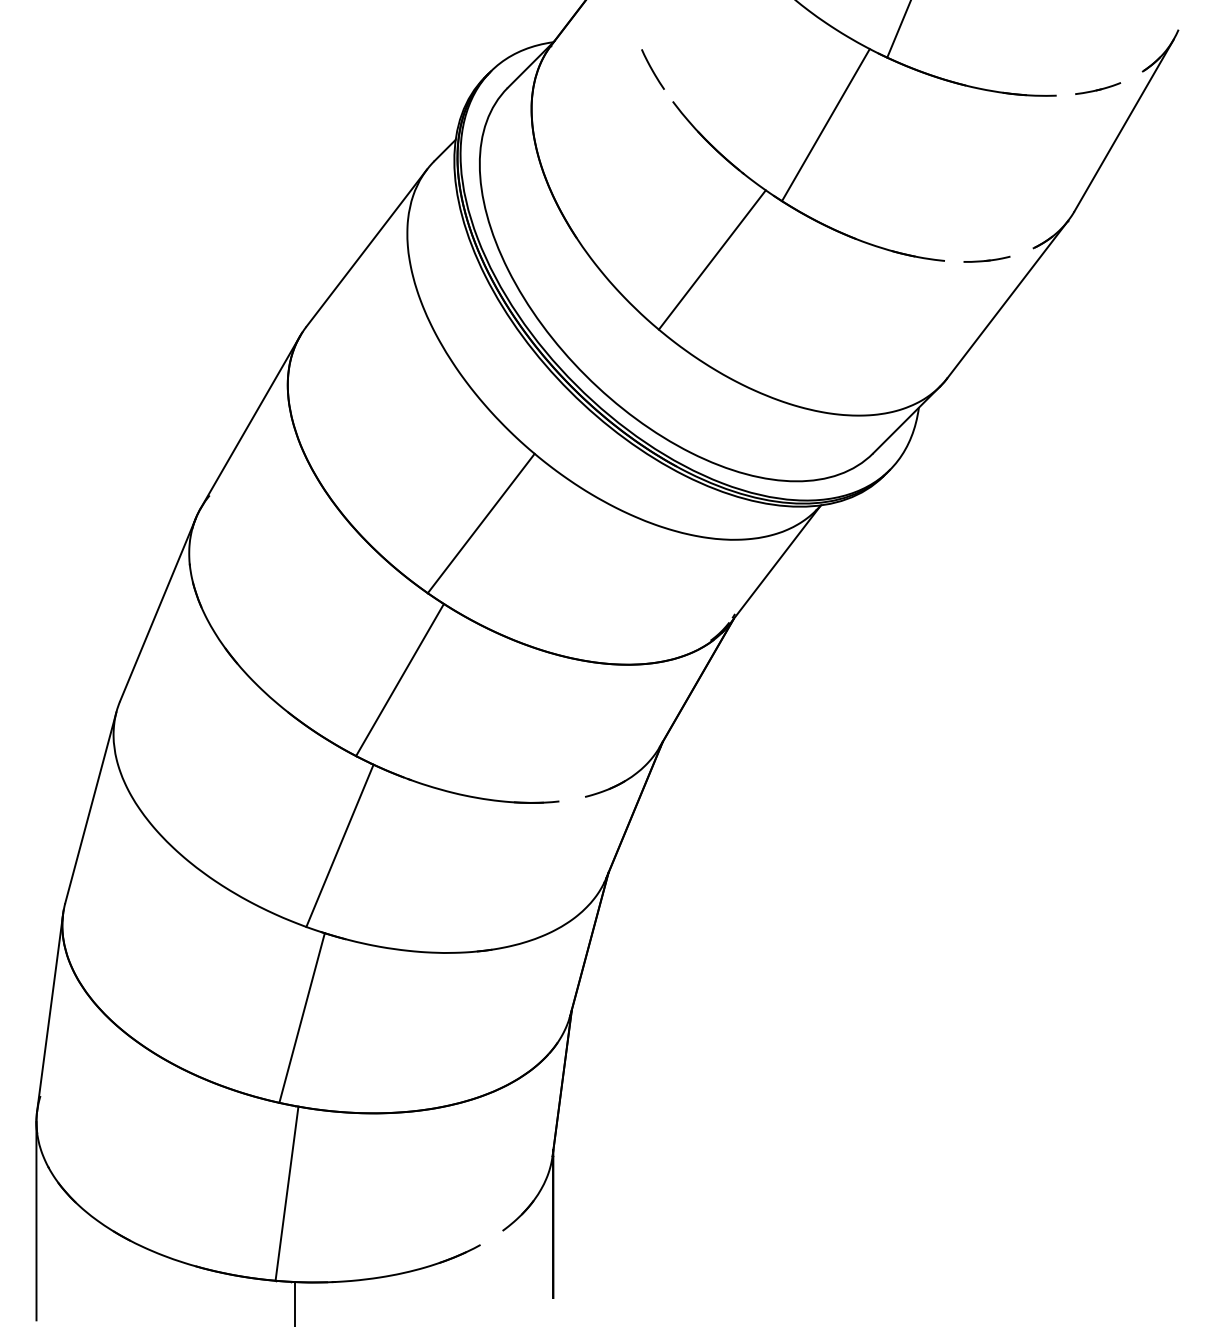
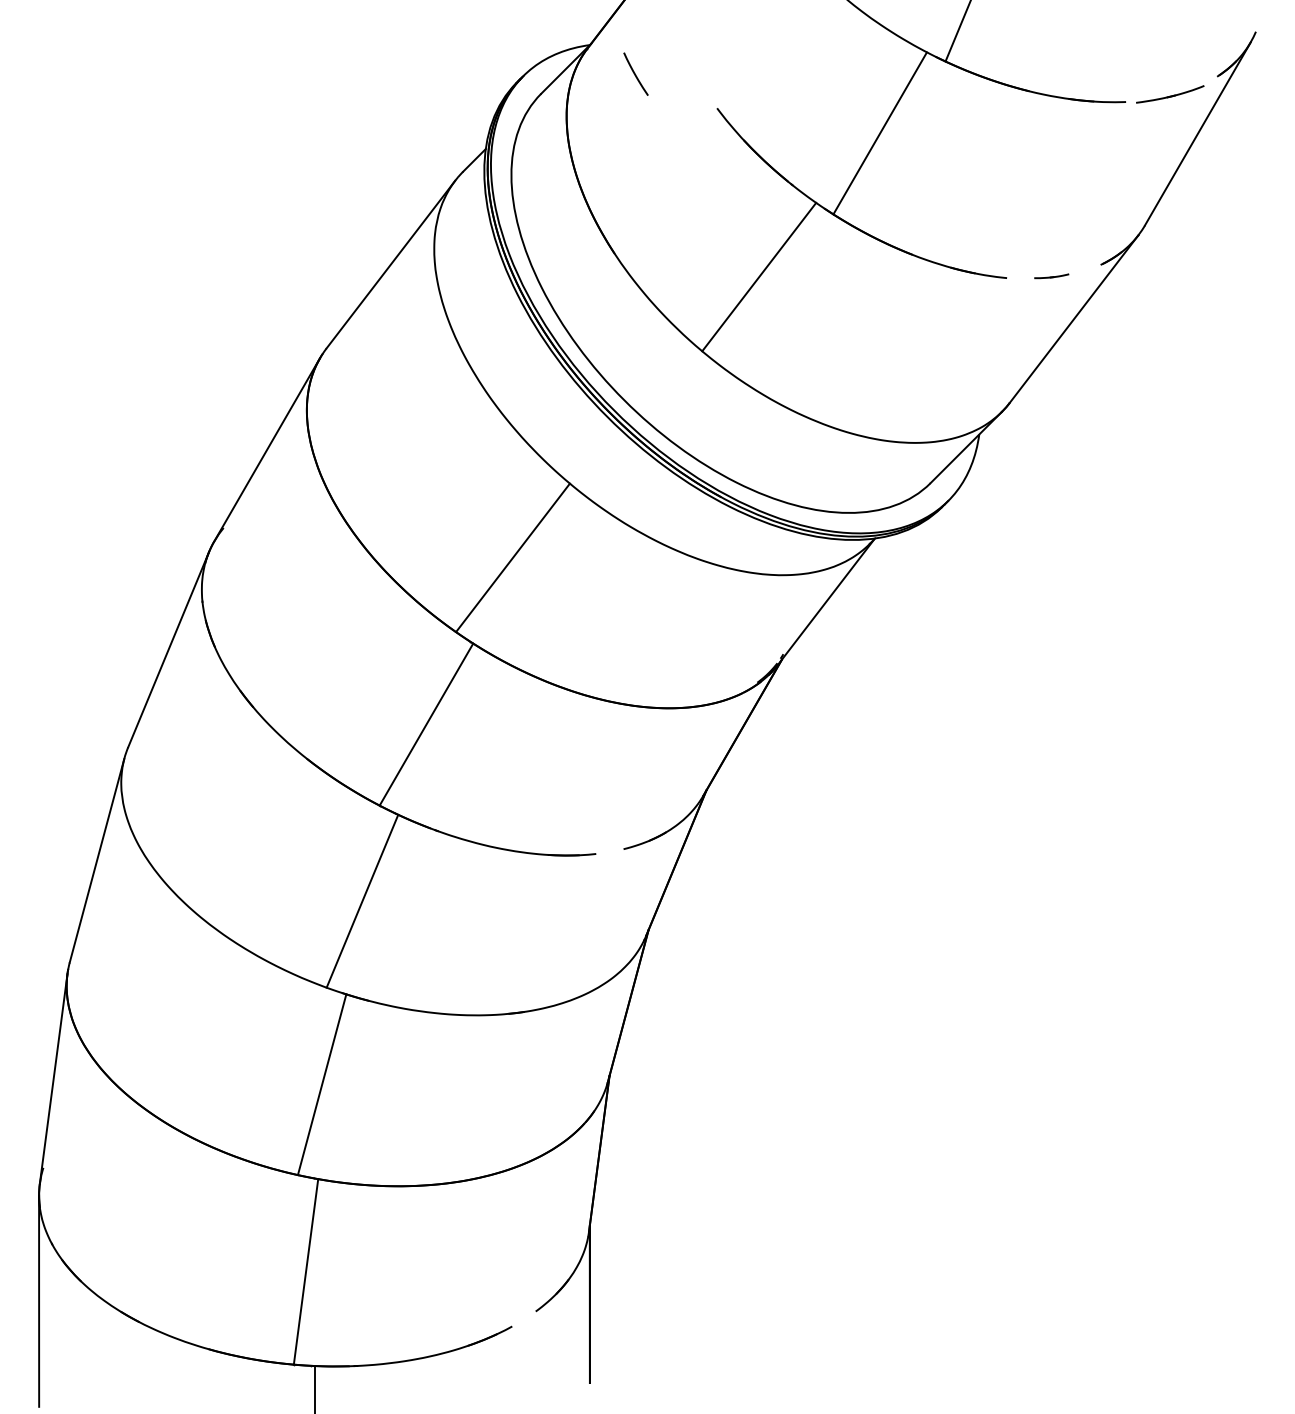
line: (652, 68) -> (635, 73), moved
part: (1097, 88) -> (1169, 94), size x1.4
part: (986, 258) -> (1051, 275), size x0.7

